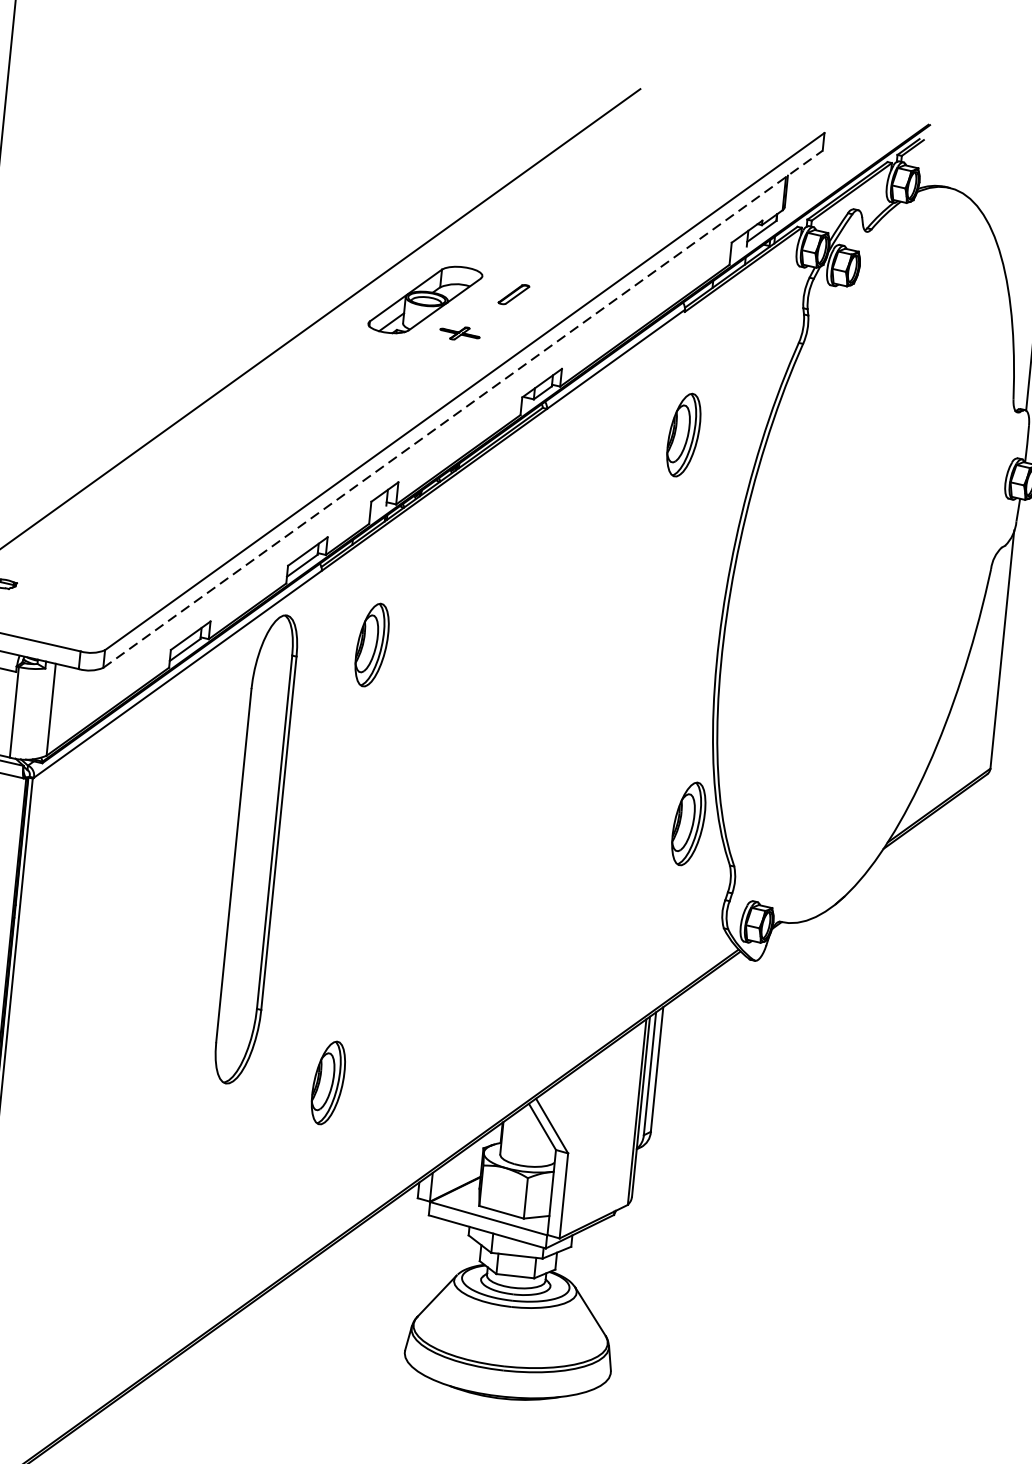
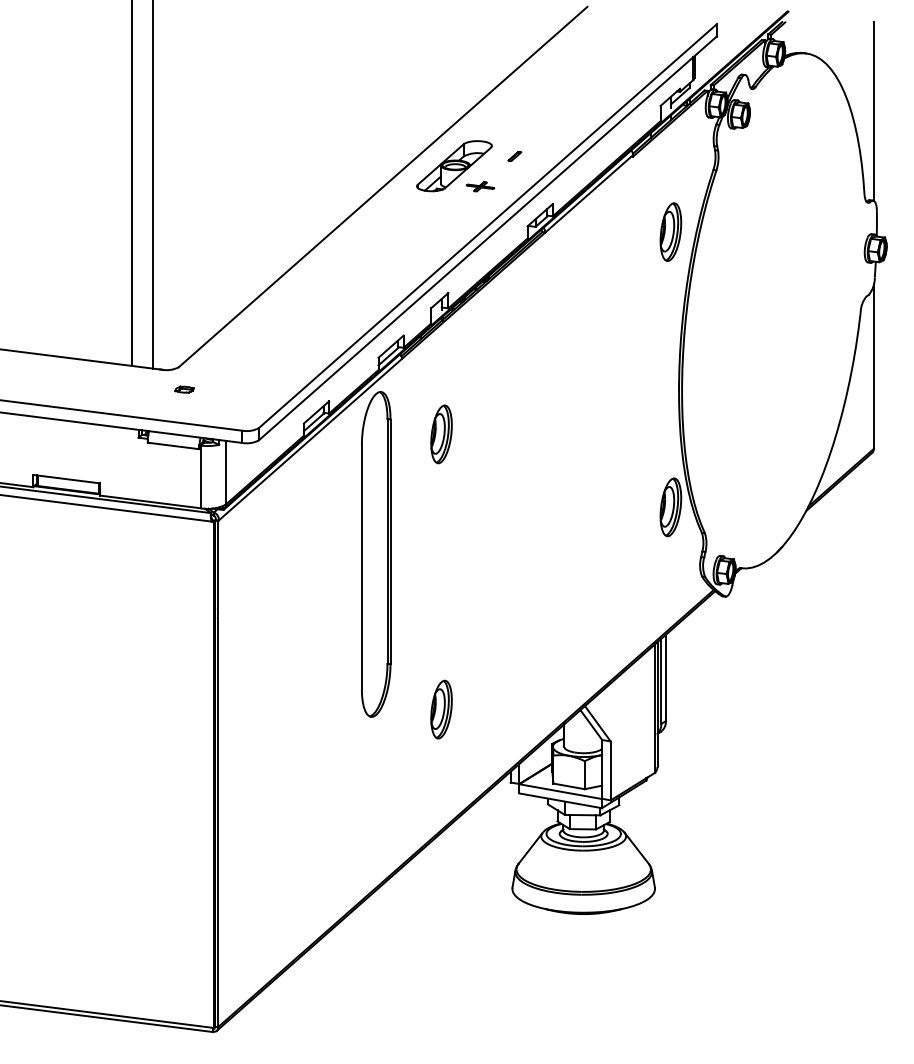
part: (513, 294) -> (514, 156), size x0.62
line: (464, 409) -> (488, 238), dashed -> solid
part: (683, 434) -> (670, 231), moved
part: (372, 645) -> (441, 434), moved

